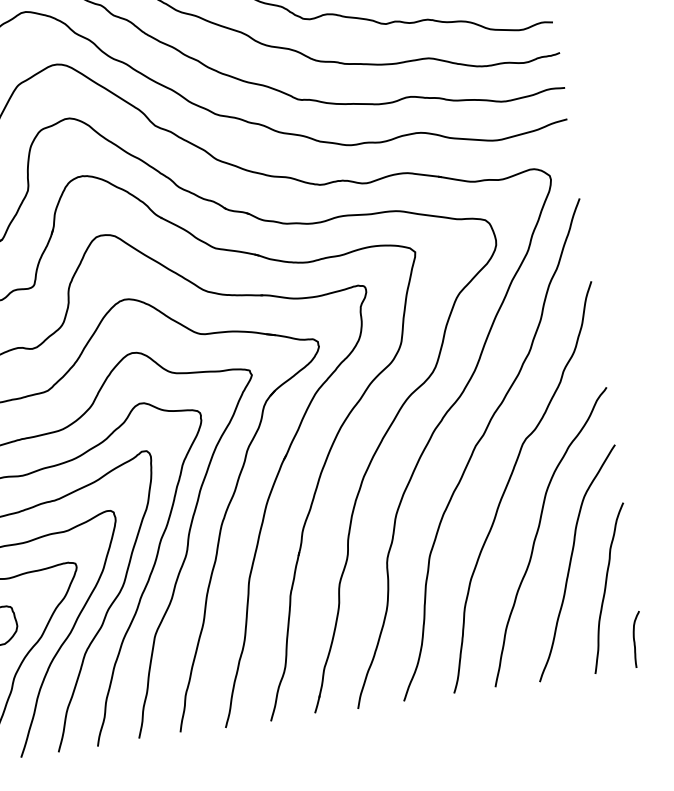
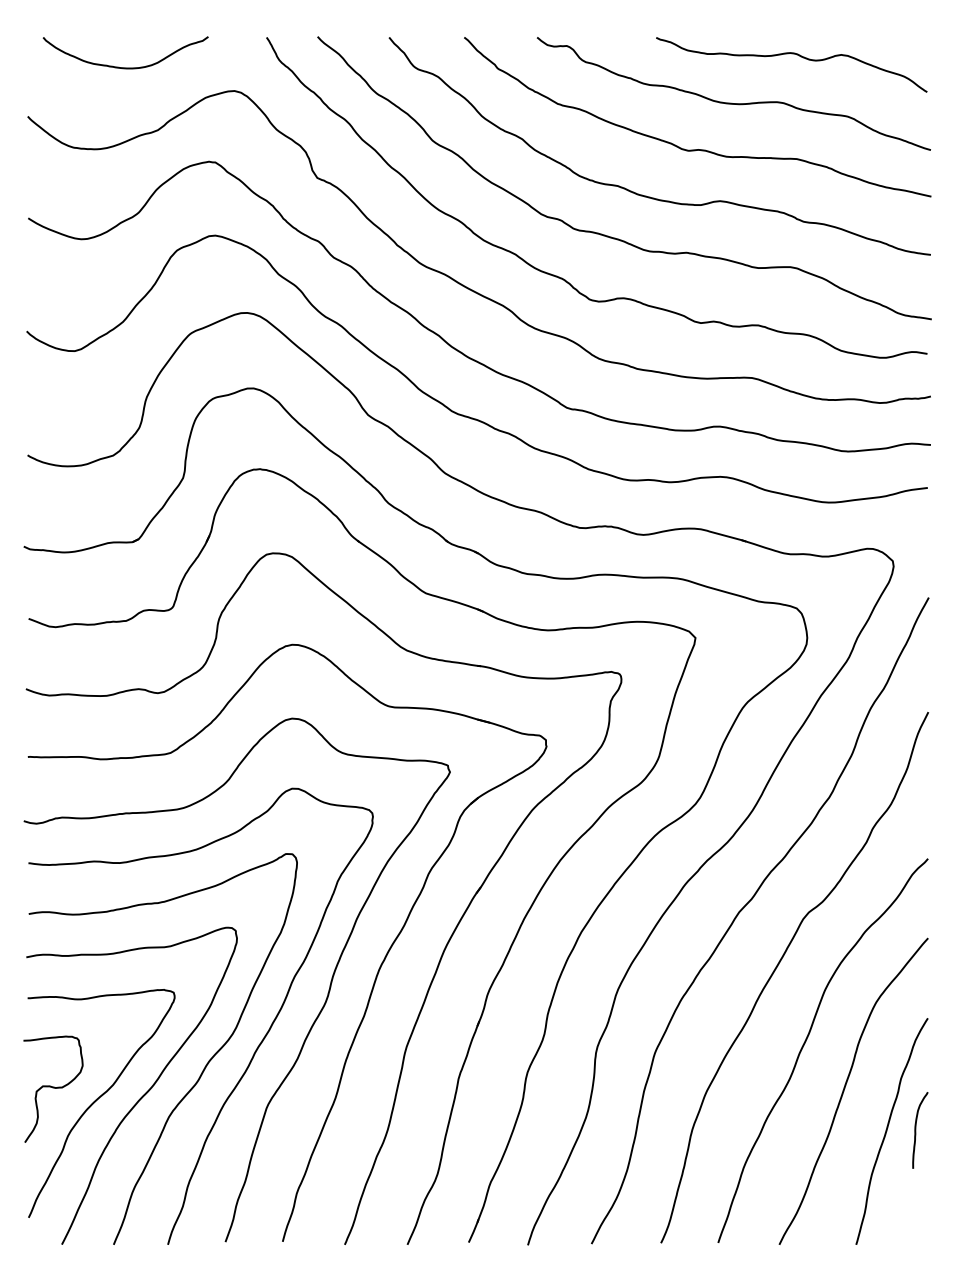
curve: (634, 639) -> (916, 1130), moved

